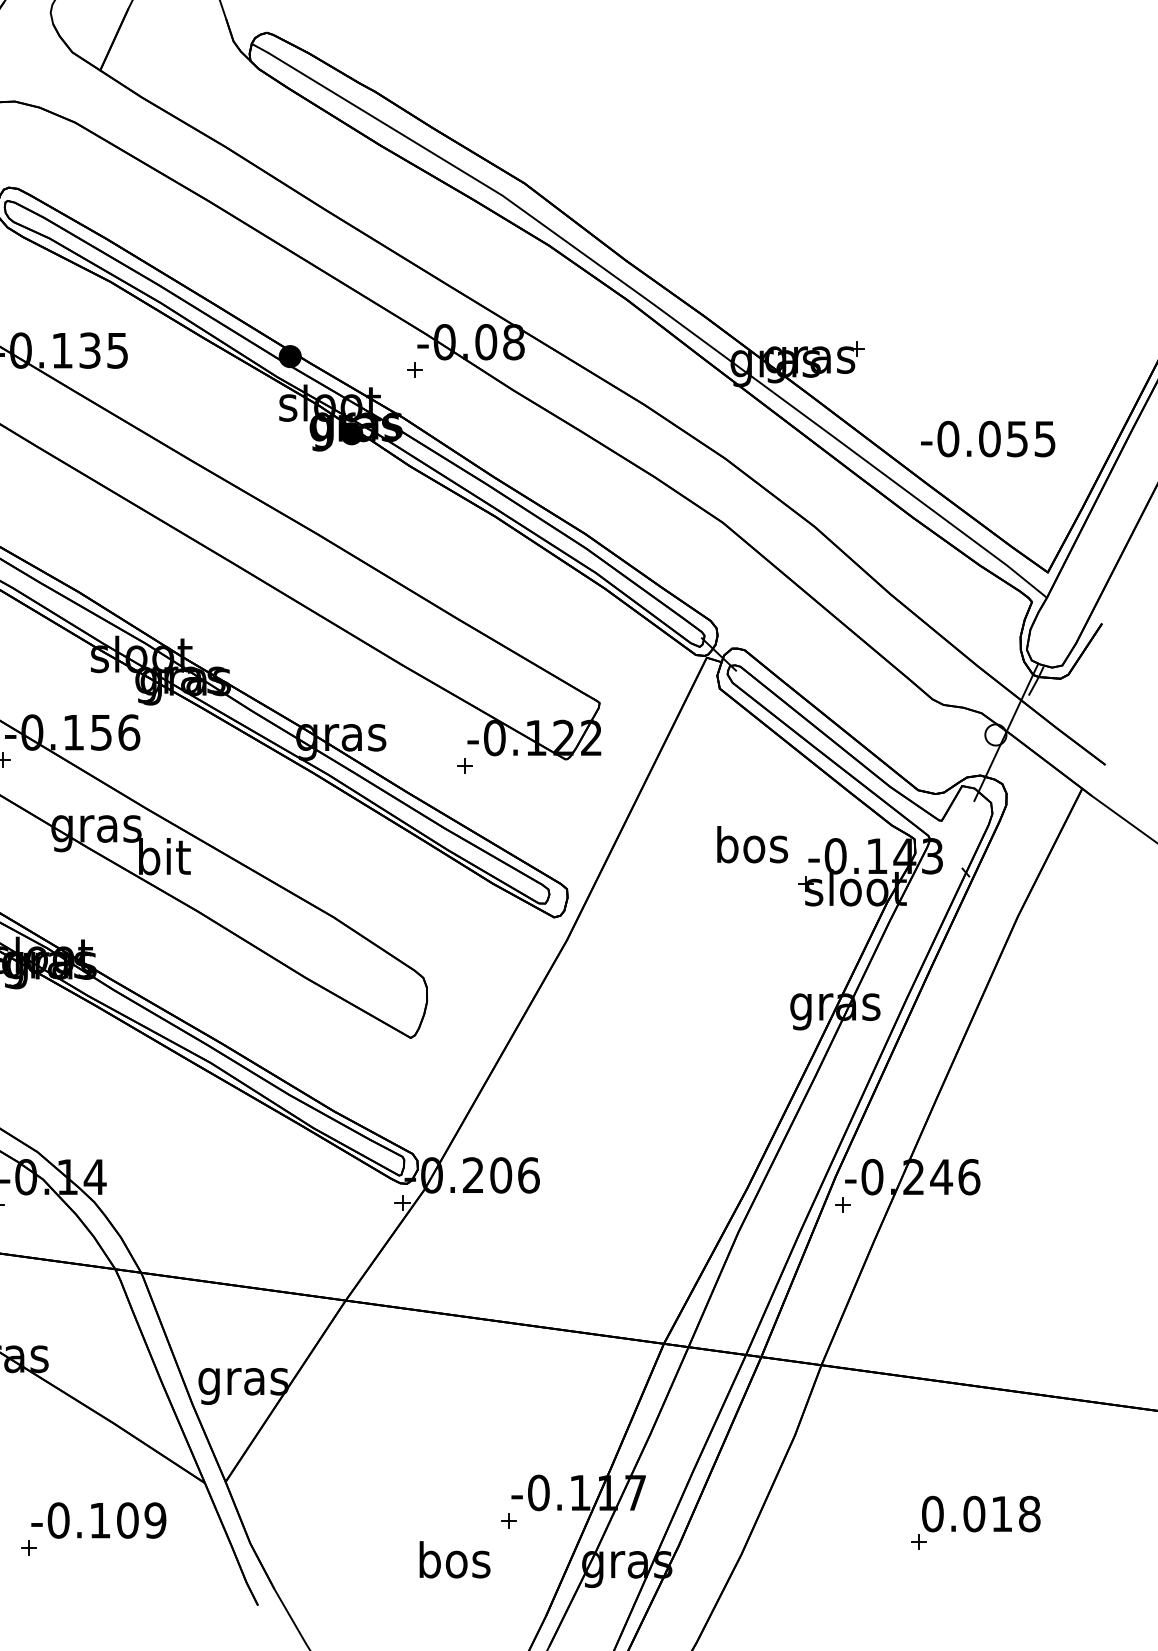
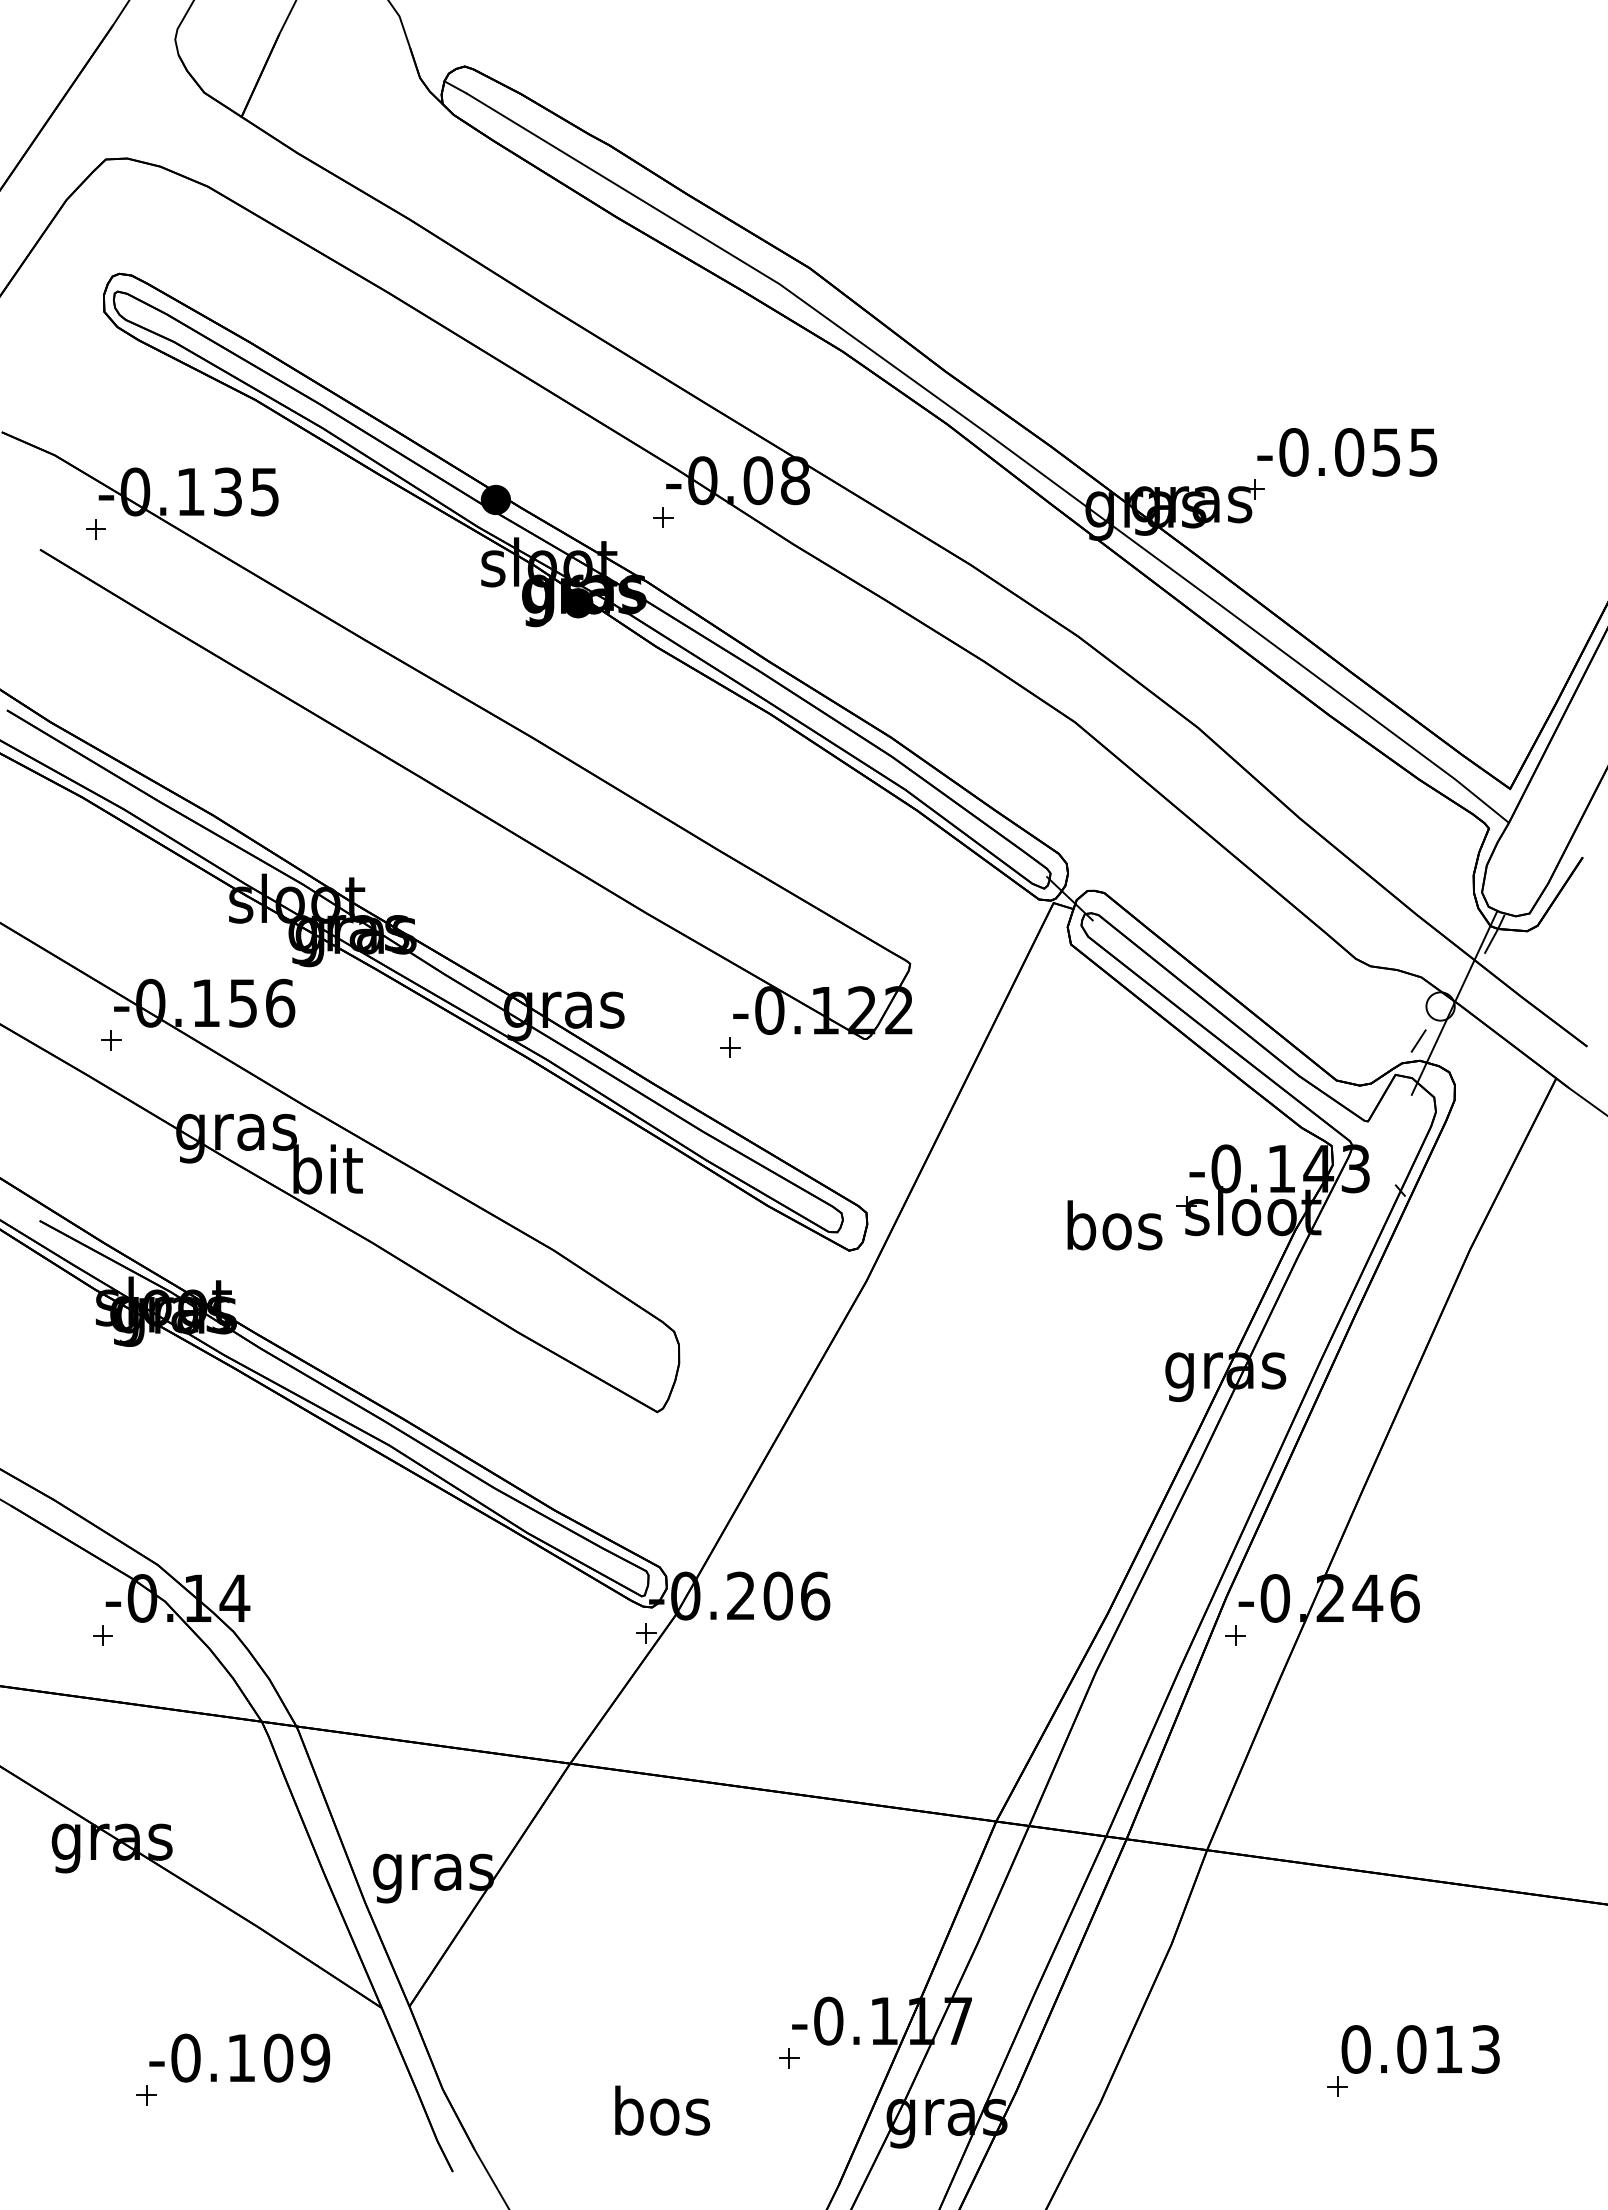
text: (988, 439) -> (1347, 452), moved
line: (979, 760) -> (1418, 1040), added
text: (752, 844) -> (1114, 1225), moved
text: (1029, 1514) -> (1485, 2049), 0.018 -> 0.013
text: (454, 1559) -> (662, 2110), moved

